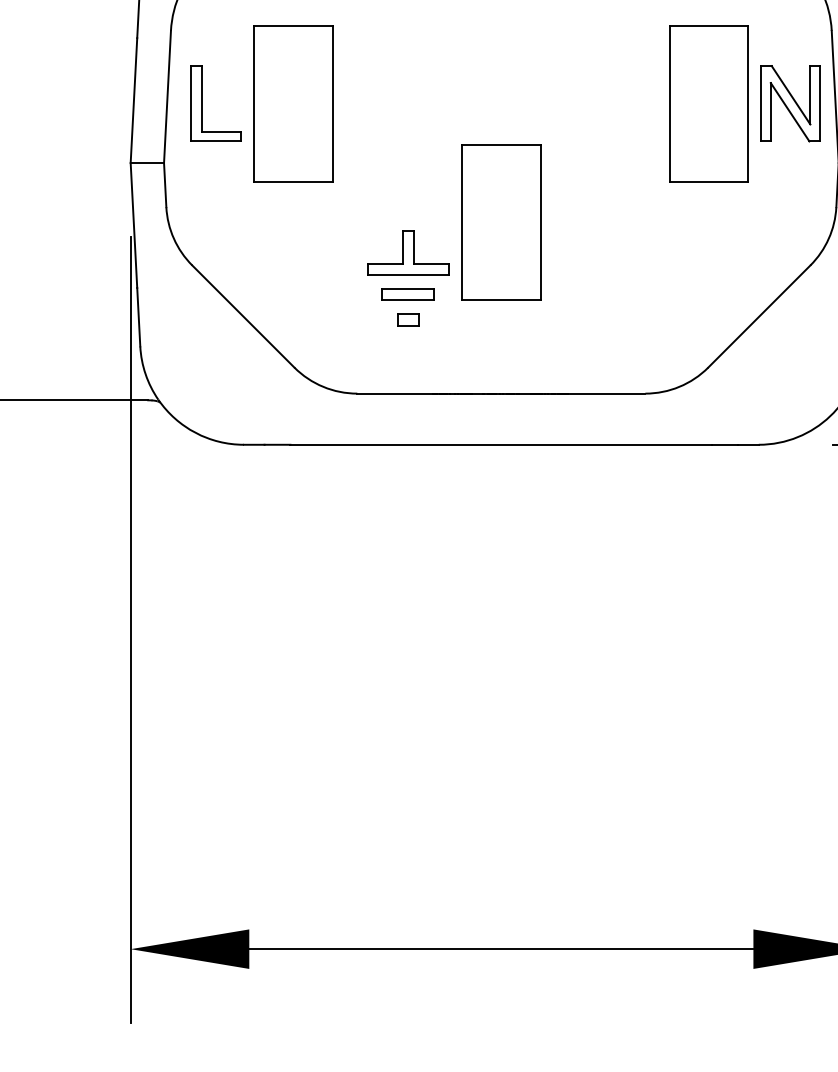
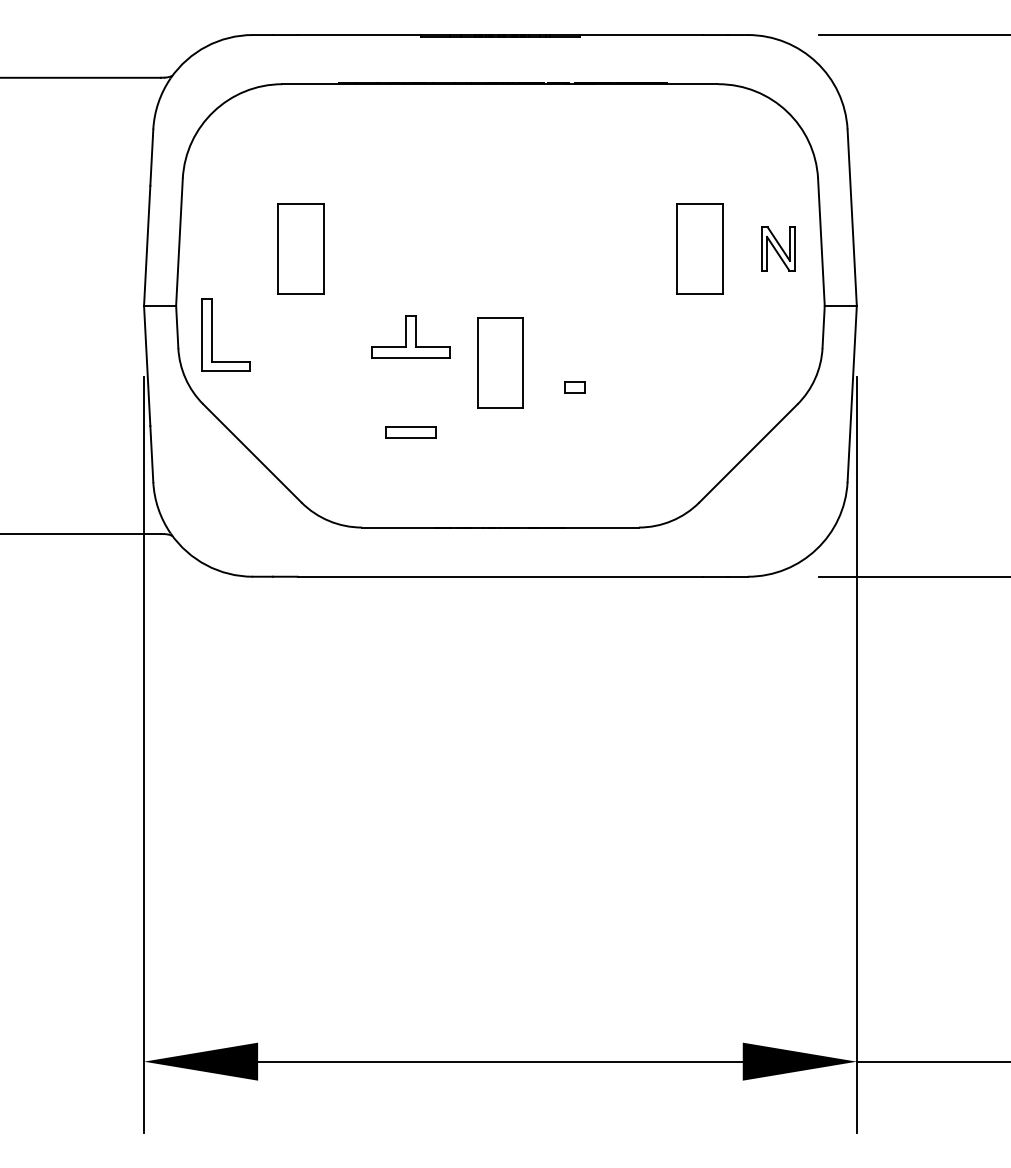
part: (201, 103) -> (212, 334), moved
part: (293, 103) -> (300, 248), size x0.6
part: (708, 103) -> (699, 248), size x0.6
part: (790, 103) -> (778, 248), size x0.6
part: (501, 221) -> (500, 362), size x0.6
part: (407, 252) -> (410, 336), moved
part: (407, 319) -> (574, 387), moved

